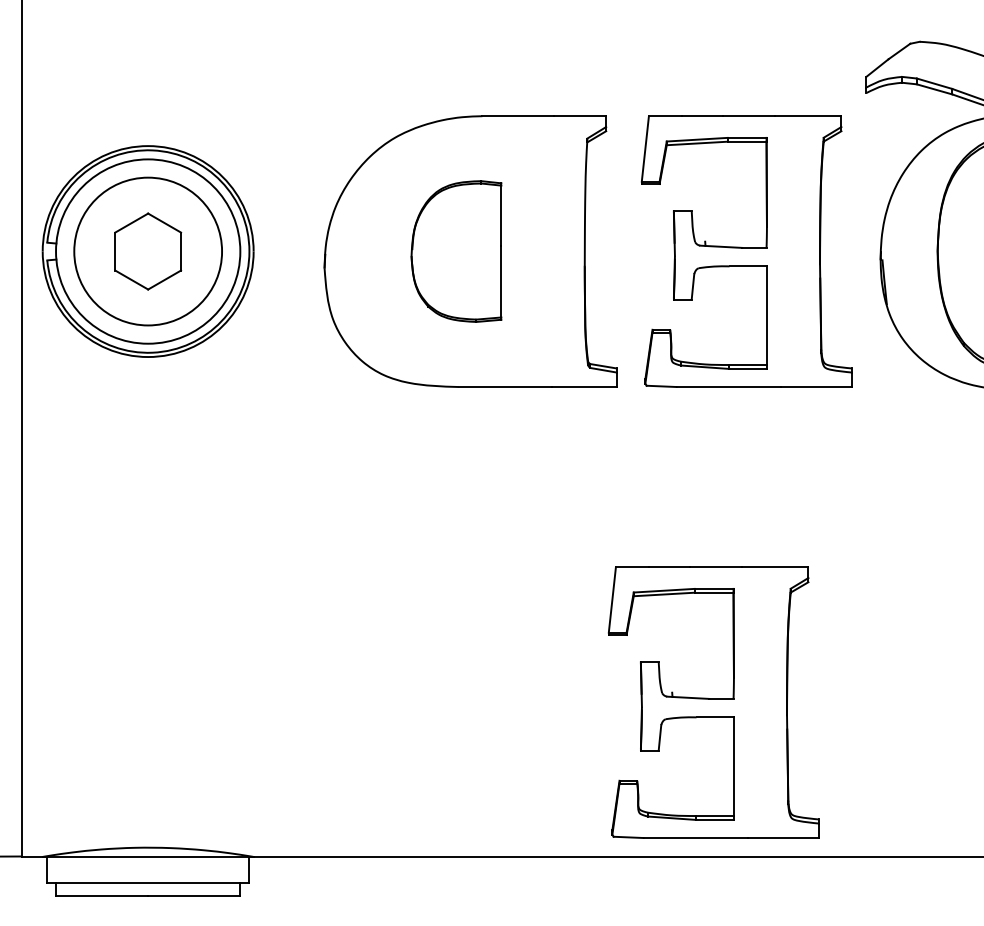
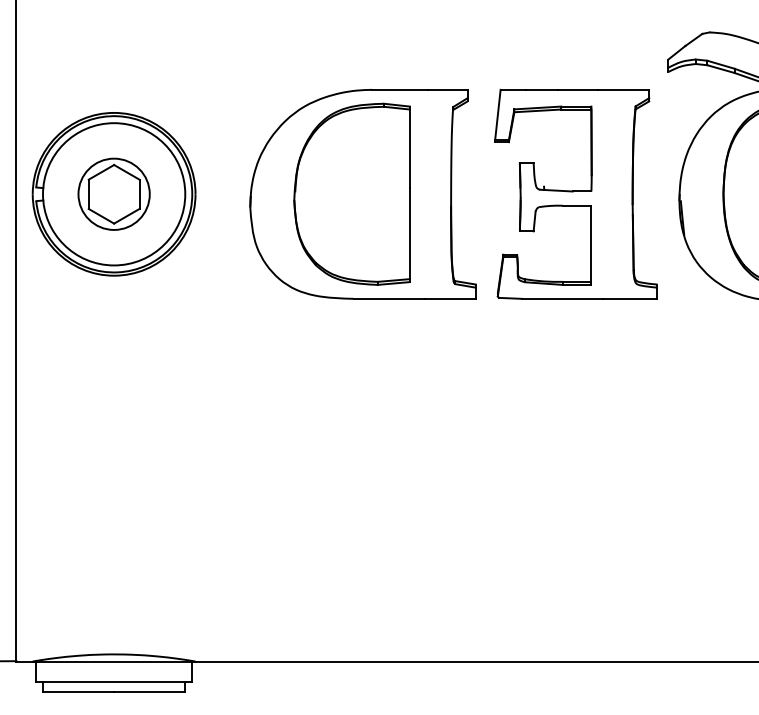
circle: (148, 251) -> (114, 194), size x0.62
part: (456, 251) -> (352, 194), size x1.67
part: (713, 702) -> (550, 542), removed

